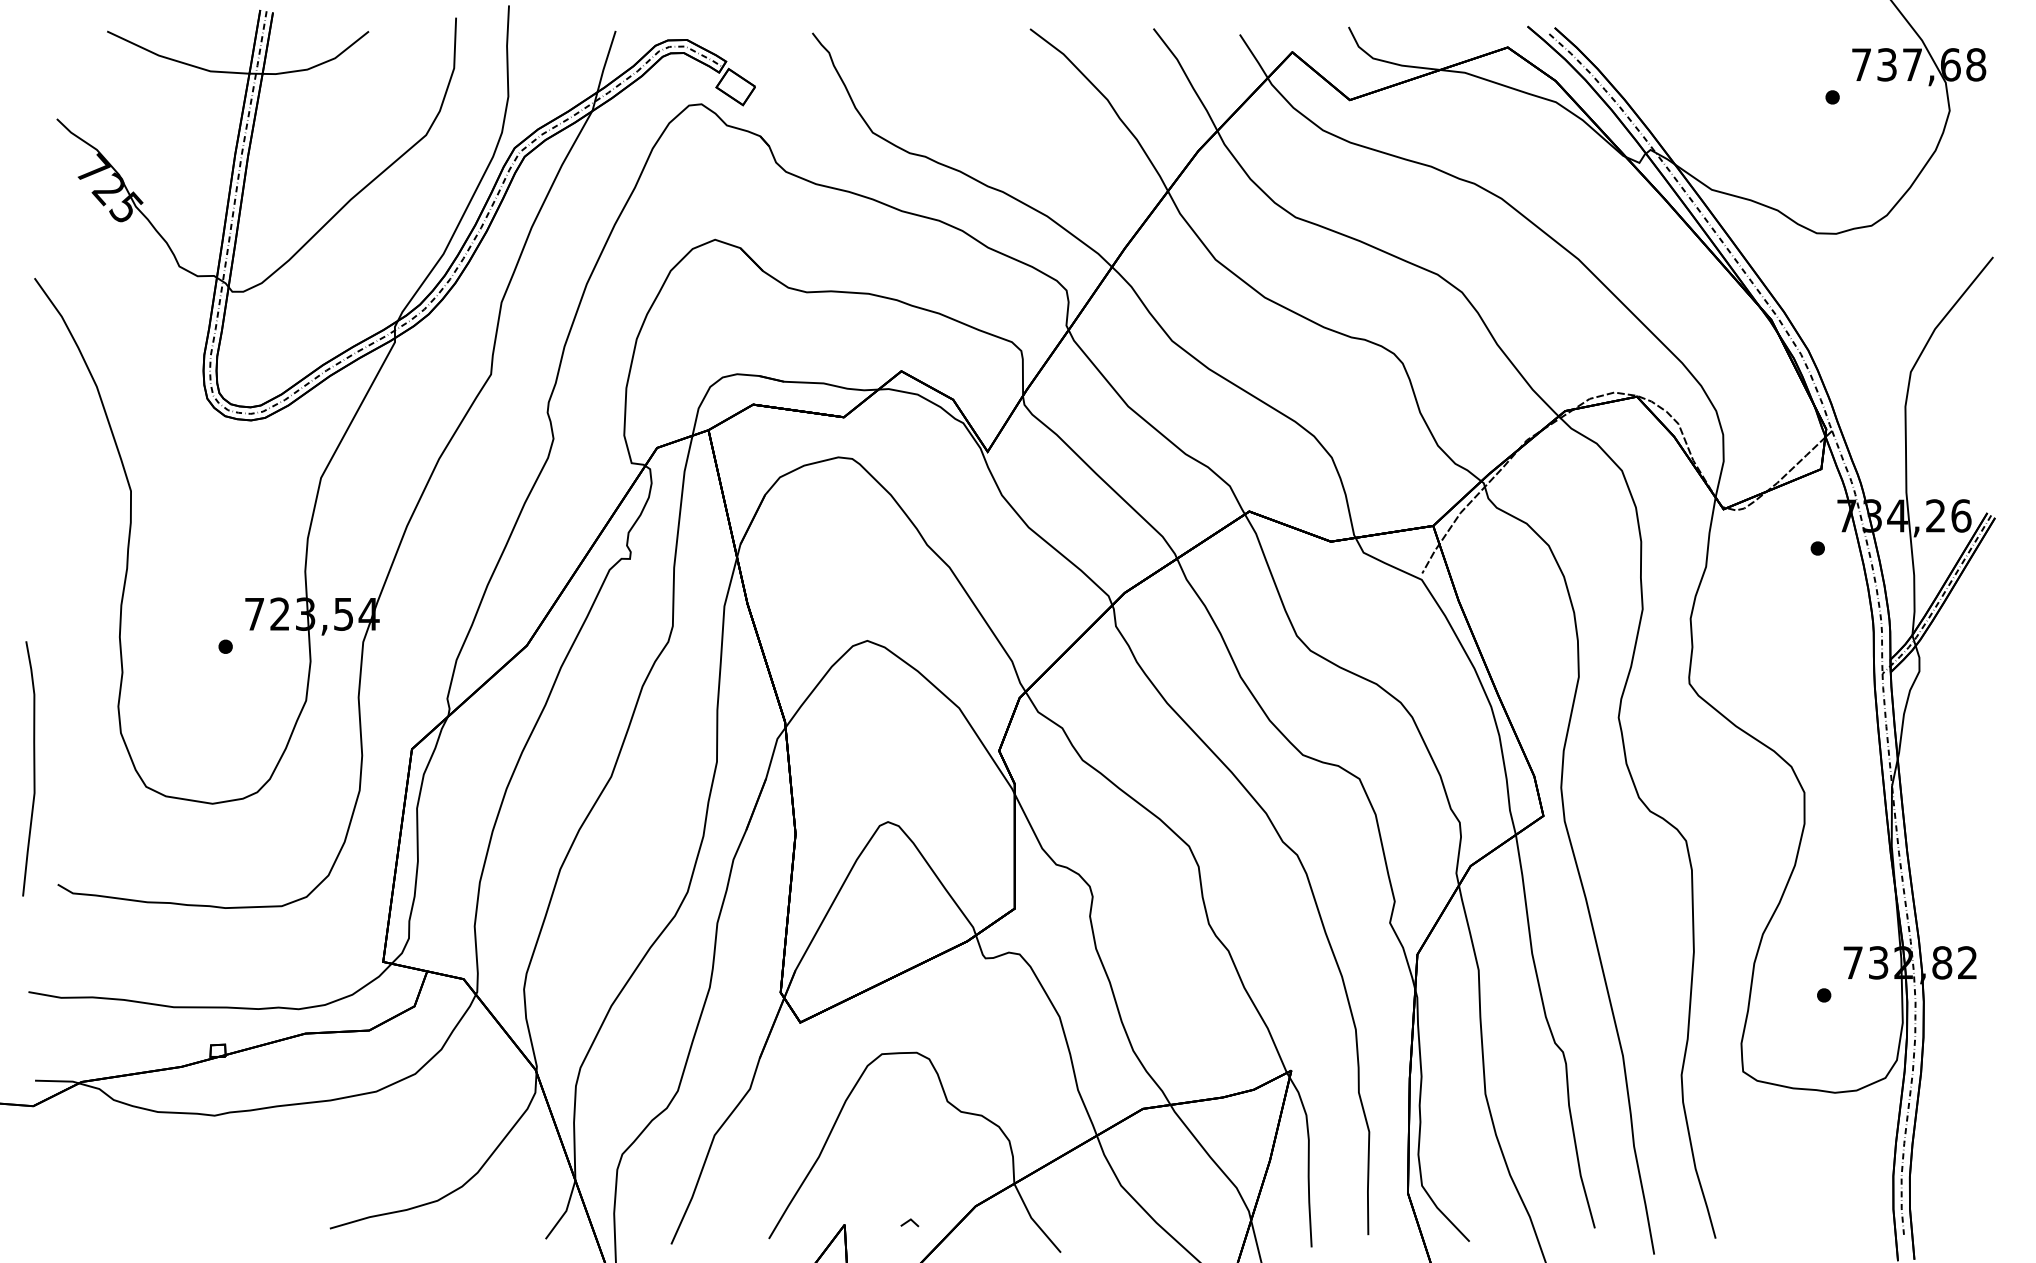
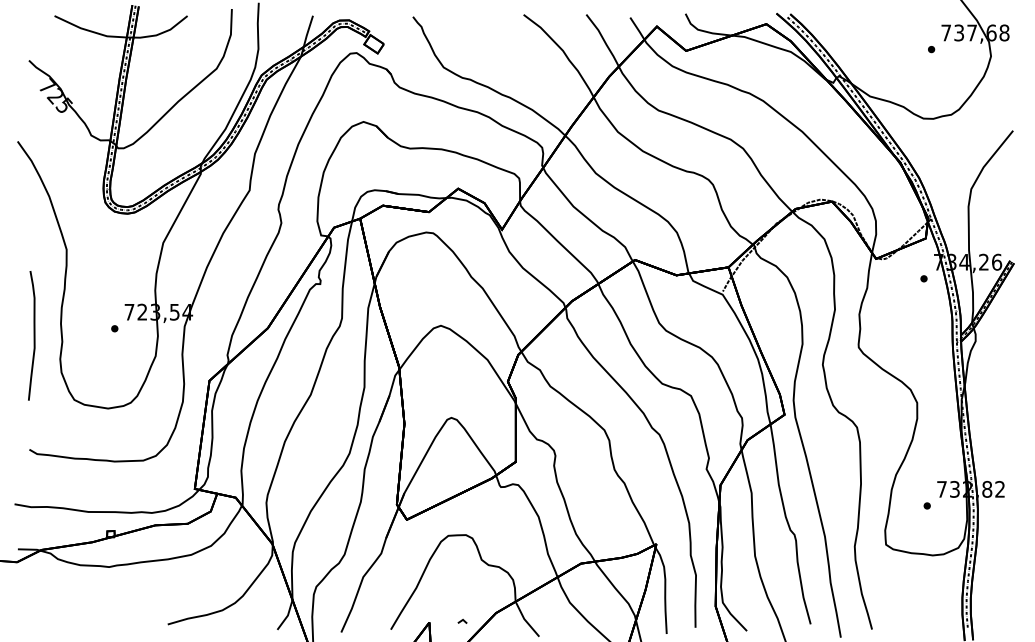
curve: (32, 768) -> (33, 335), moved

